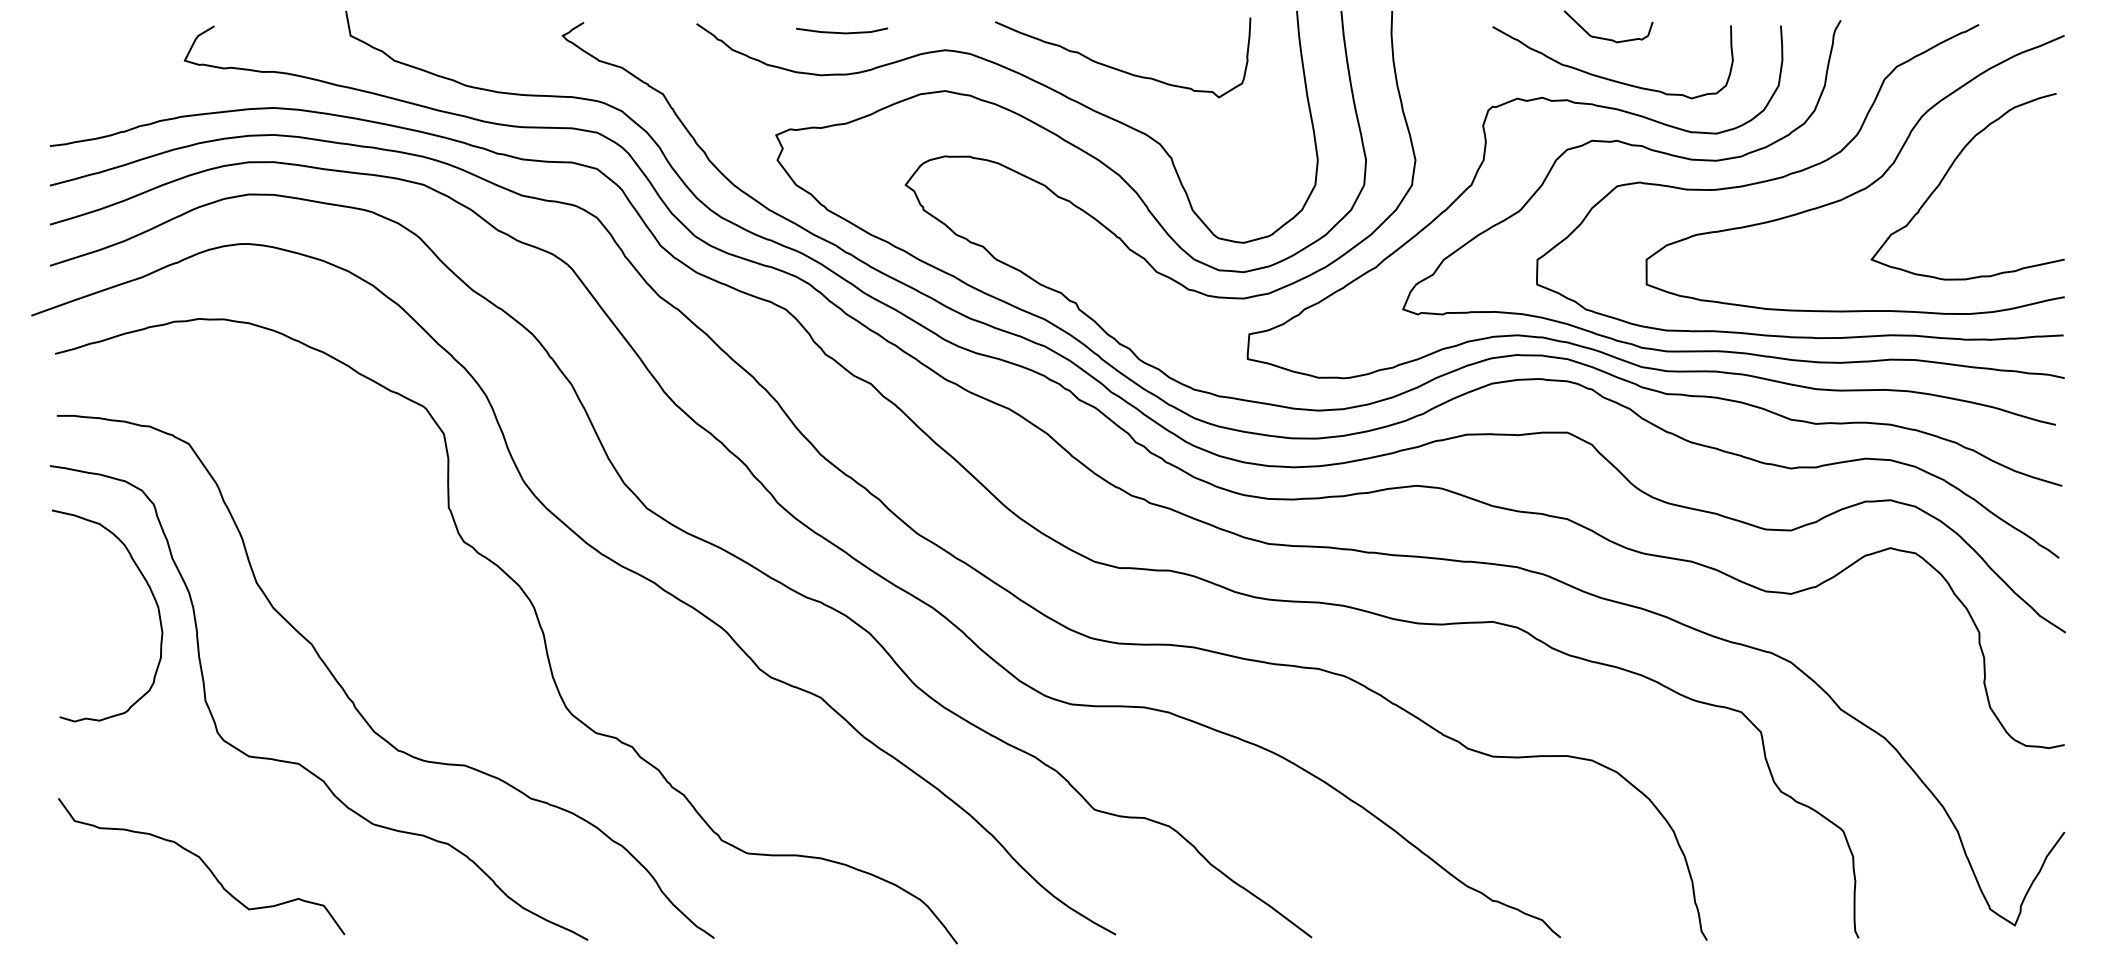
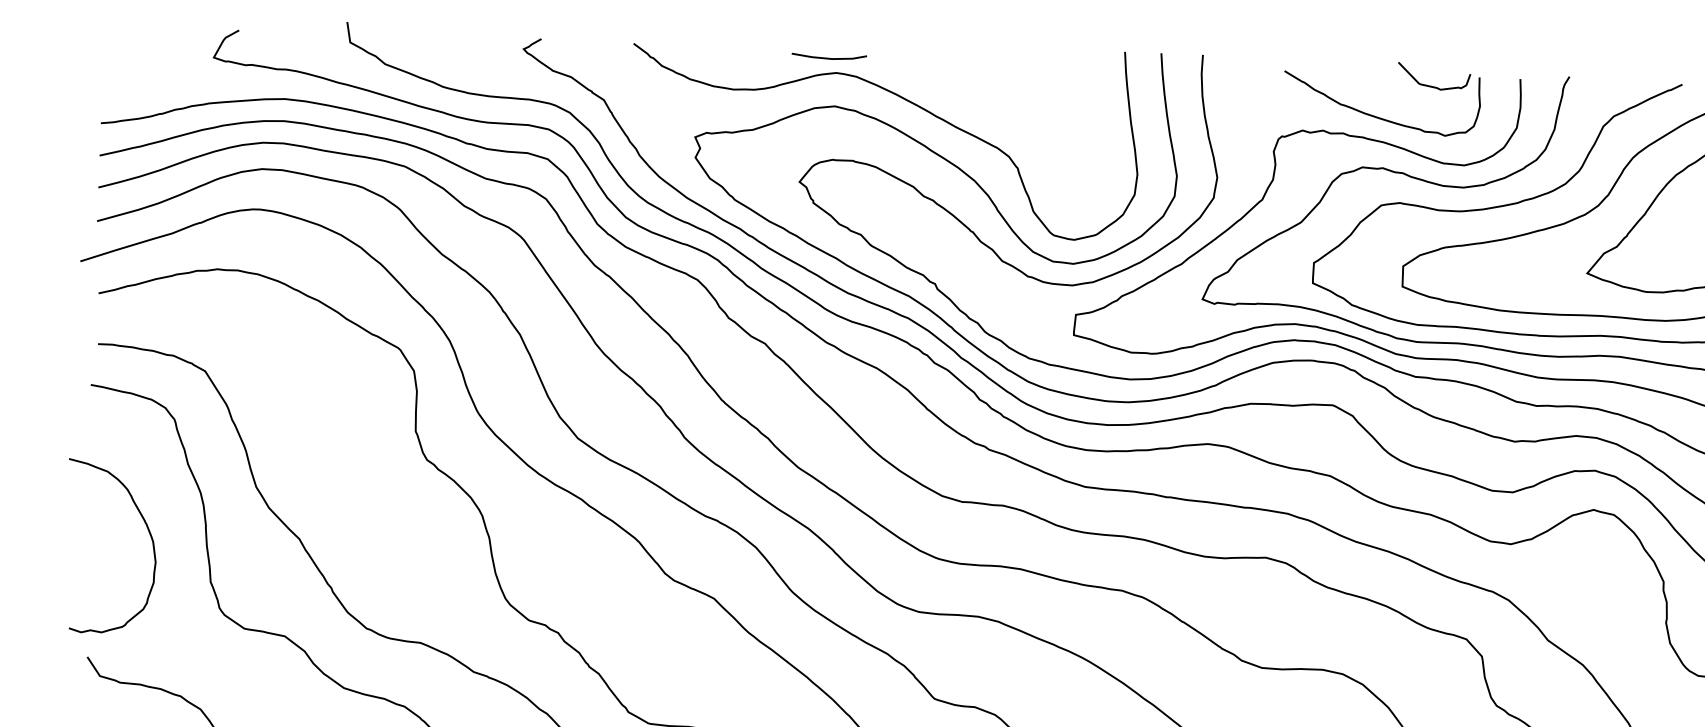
line: (842, 32) -> (829, 58), moved
curve: (1608, 38) -> (1433, 86), moved
curve: (1120, 69) -> (978, 94), removed
curve: (152, 596) -> (148, 532), moved

